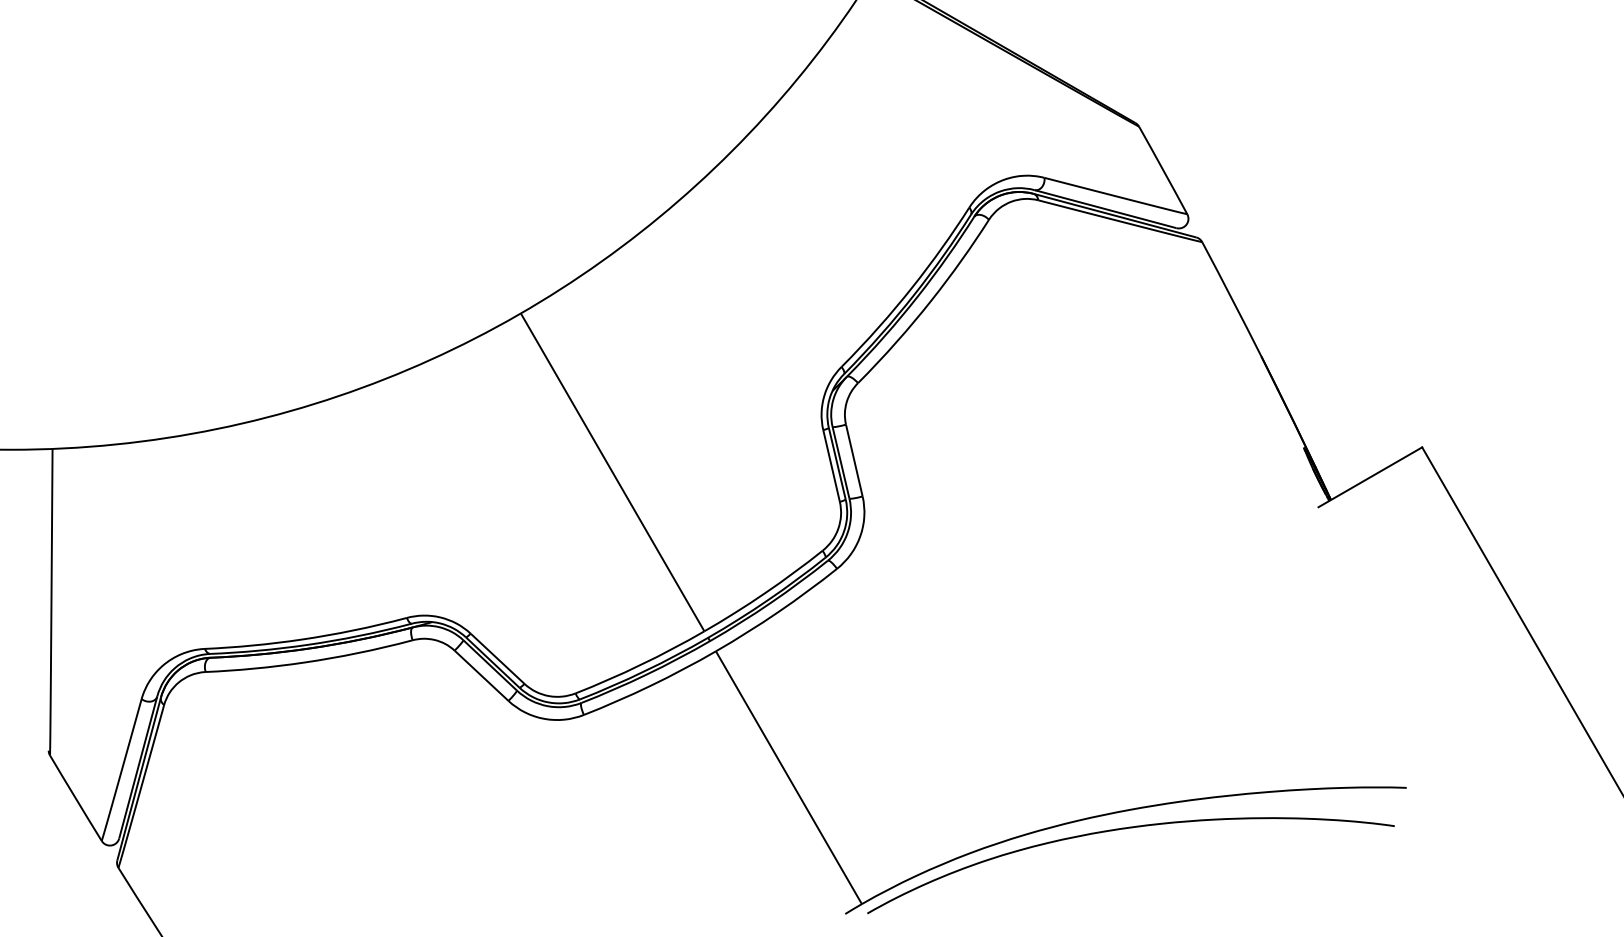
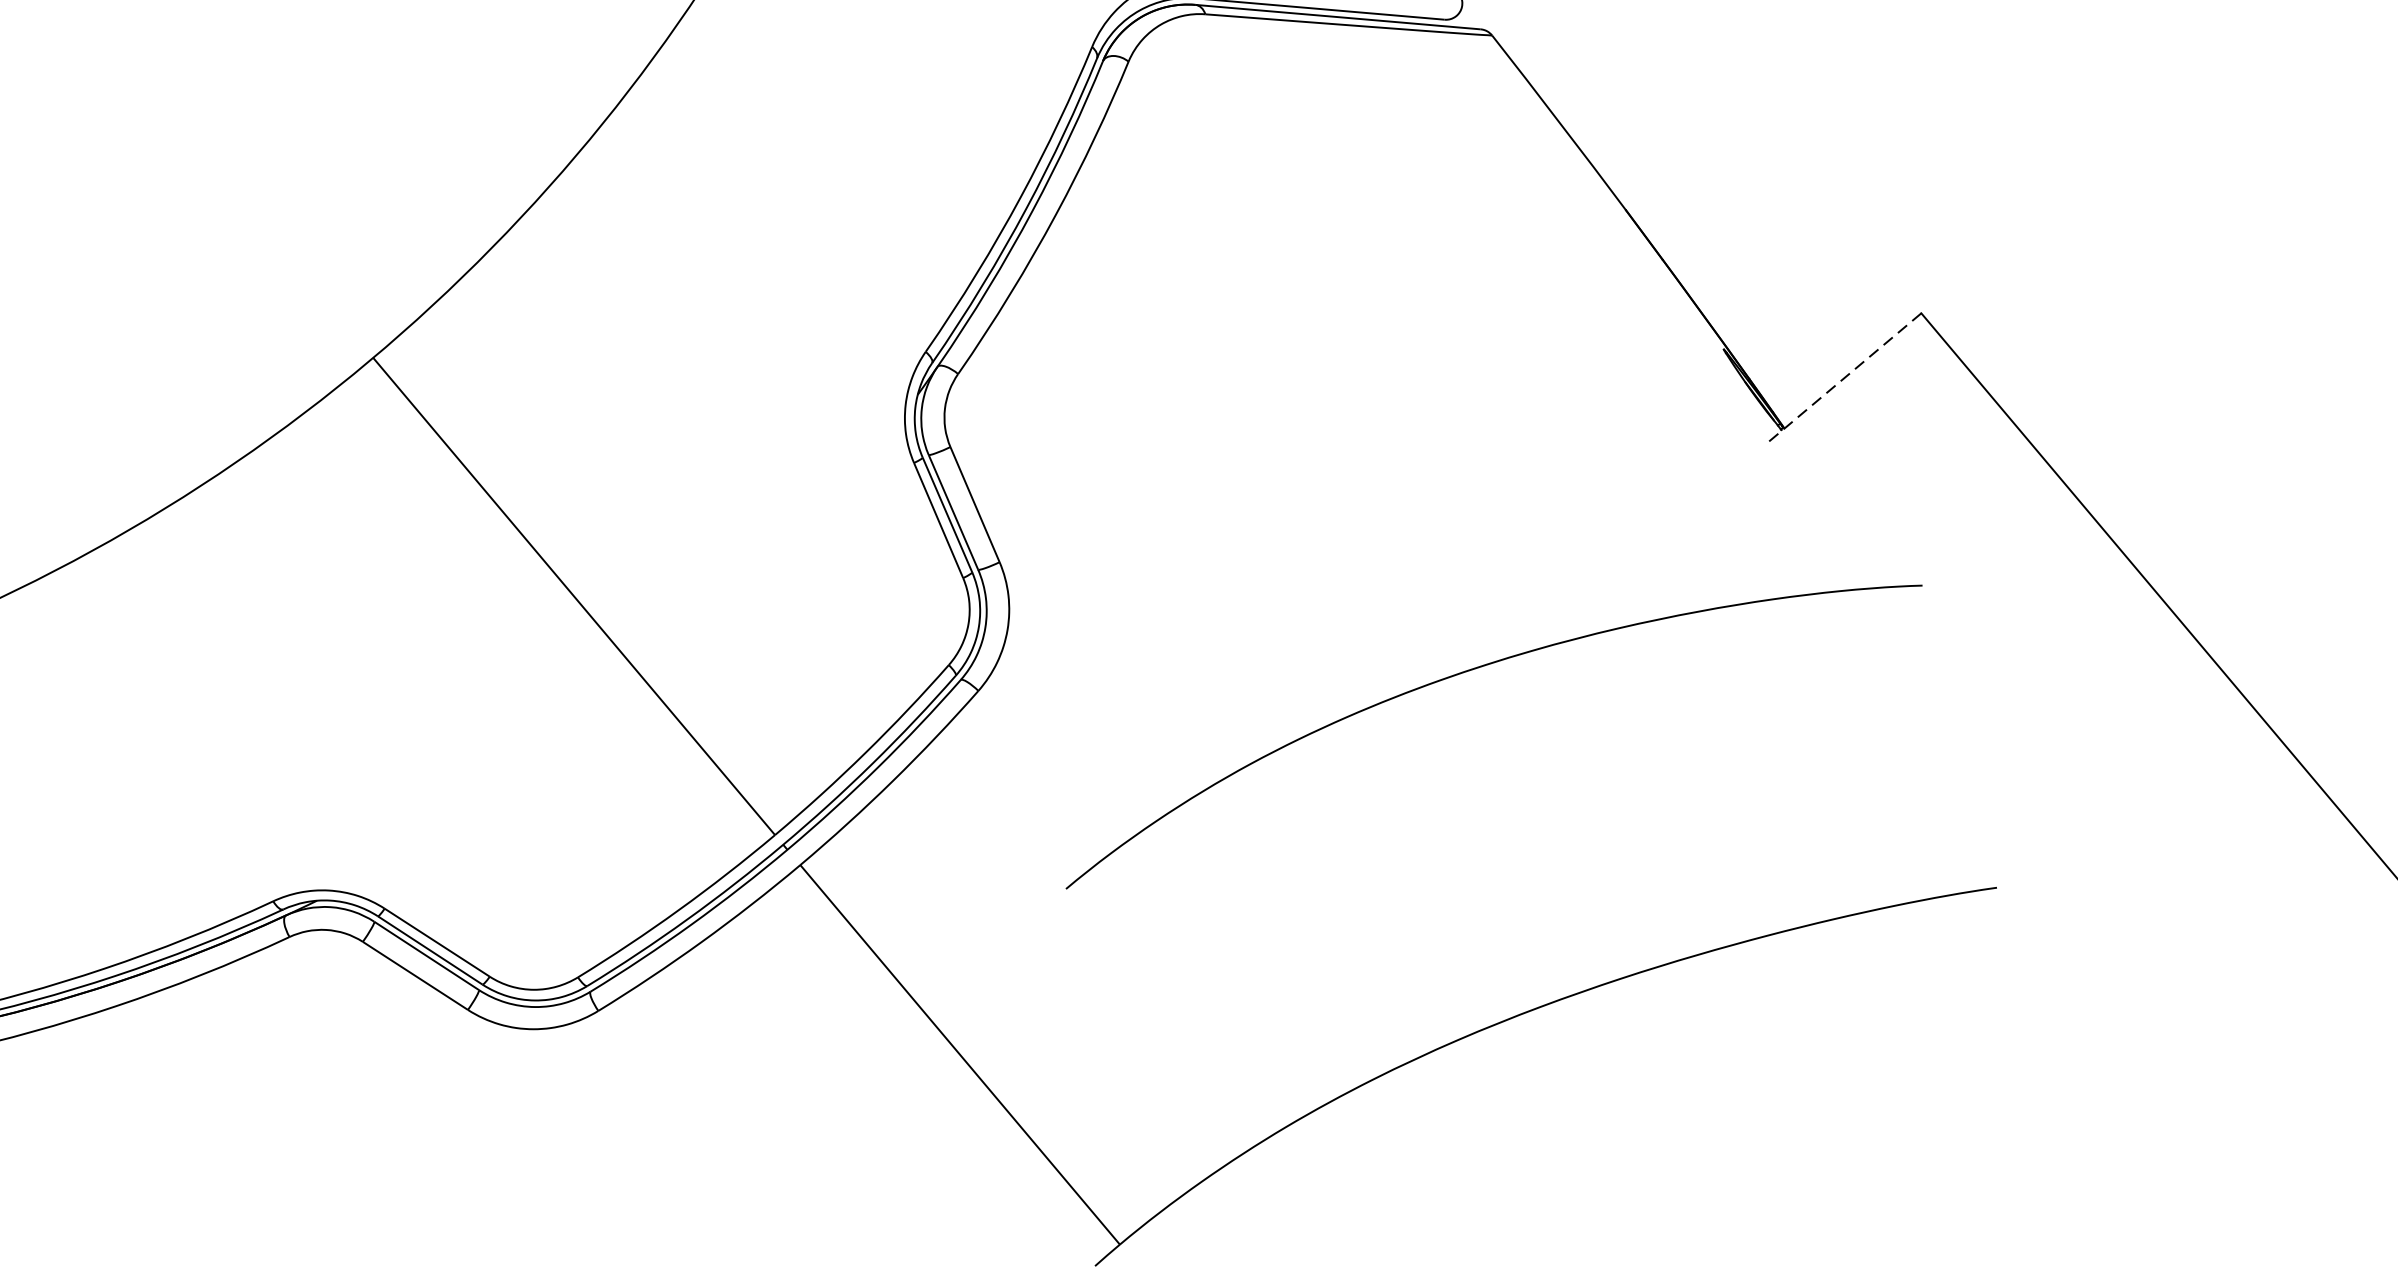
line: (1370, 477) -> (1843, 379), solid -> dashed
curve: (1125, 829) -> (1472, 671), moved

